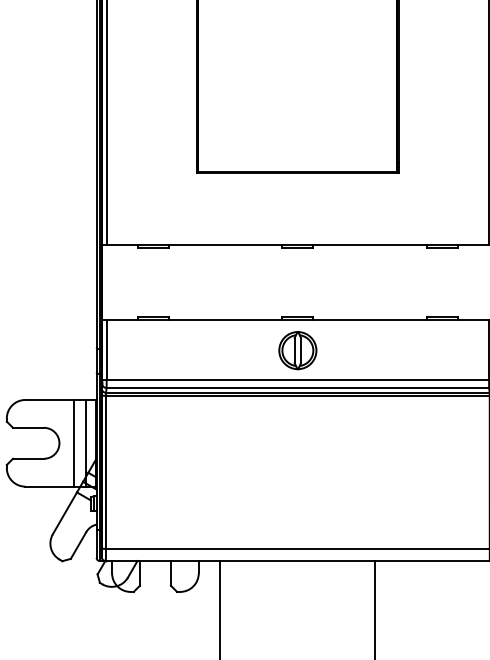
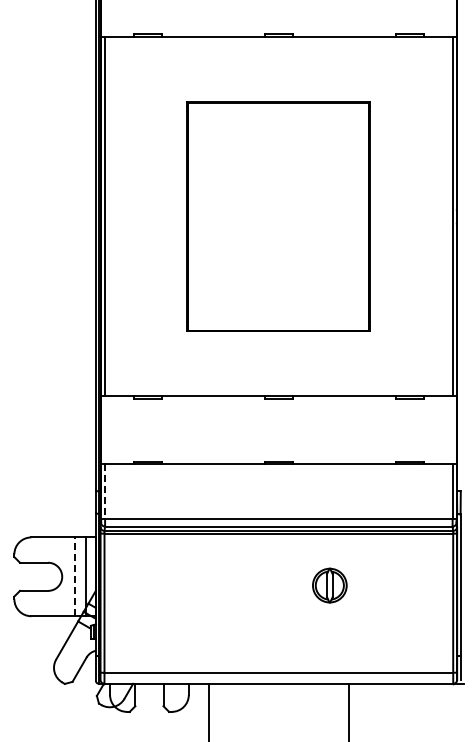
line: (107, 350) -> (105, 492), solid -> dashed
part: (297, 350) -> (329, 585), moved
line: (74, 442) -> (75, 576), solid -> dashed

